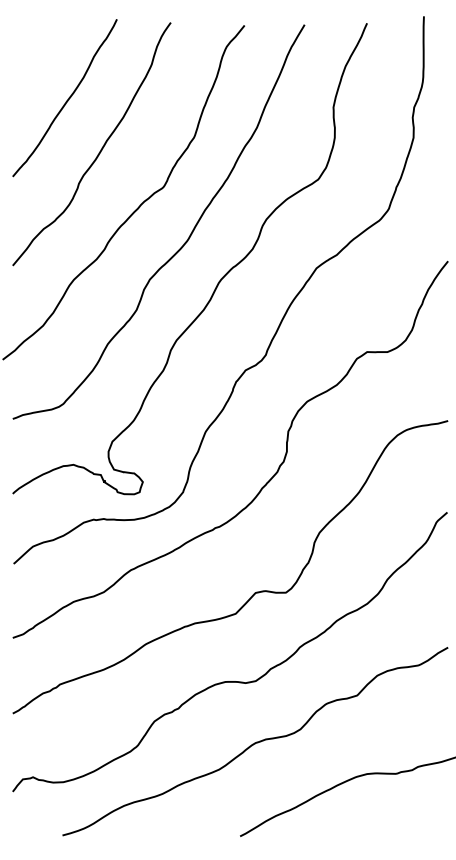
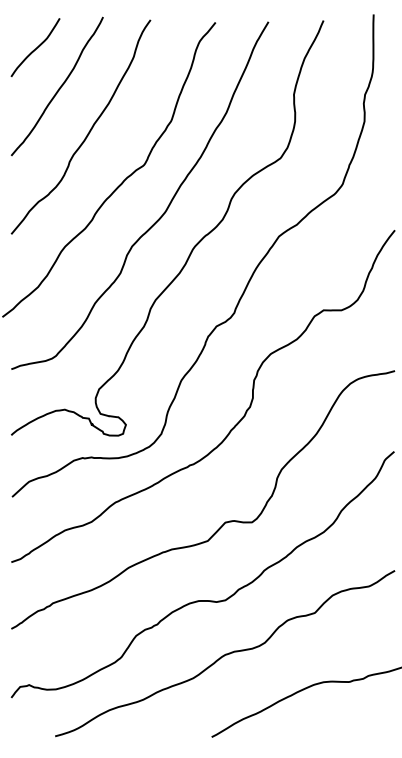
curve: (41, 53) -> (36, 47), added

